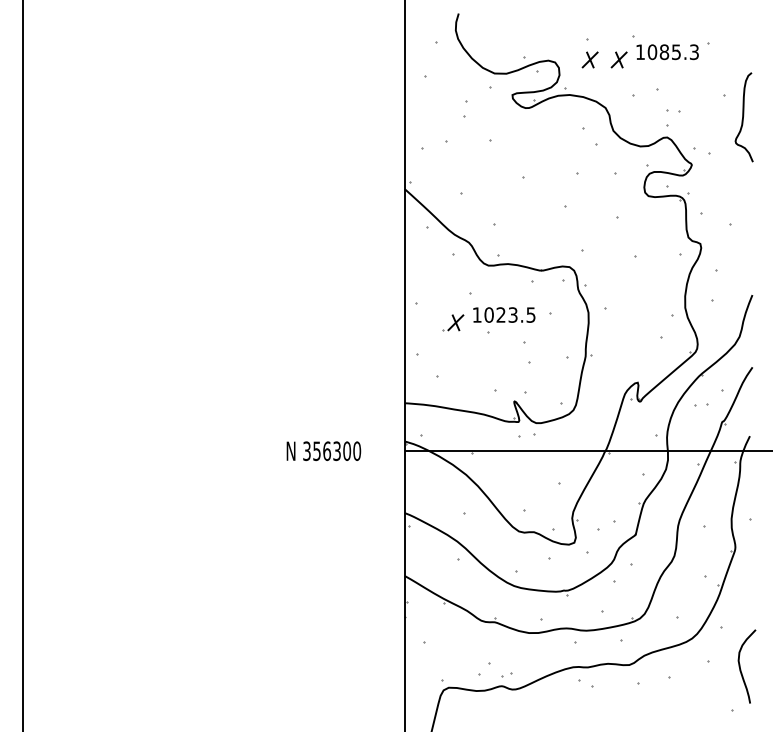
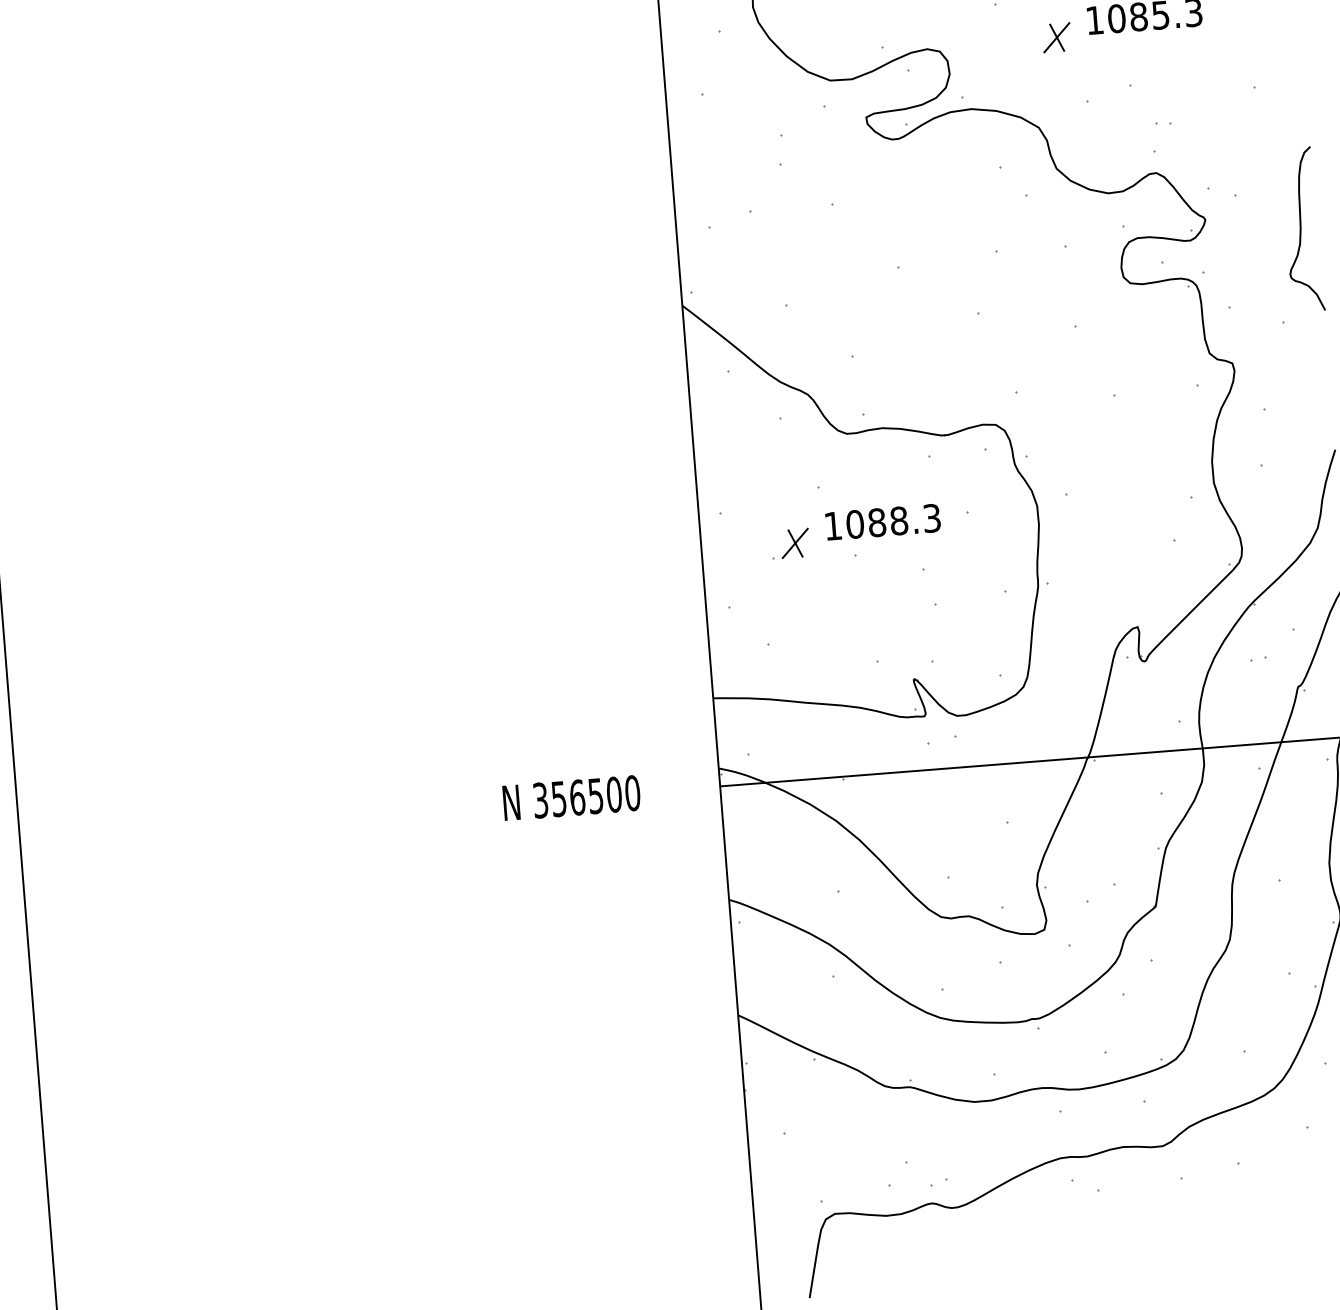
part: (589, 59) -> (1002, 41), removed
part: (673, 110) -> (1163, 122), size x0.62
curve: (743, 117) -> (1301, 229), moved
text: (515, 314) -> (903, 519), 1023.5 -> 1088.3
part: (702, 404) -> (1259, 657), size x0.62
text: (336, 450) -> (594, 794), 356300 -> 356500

